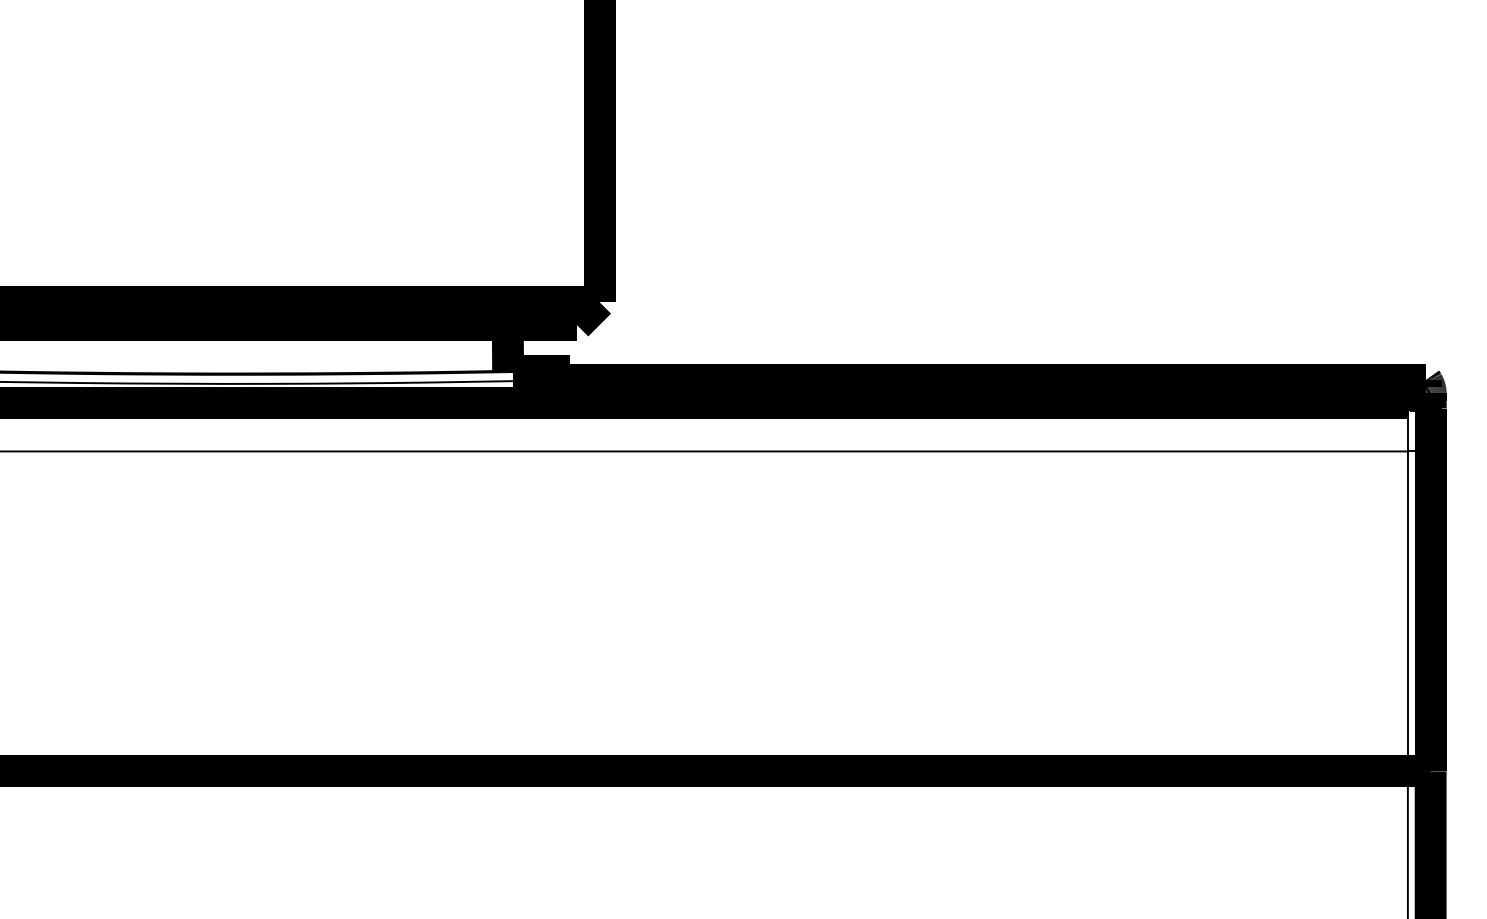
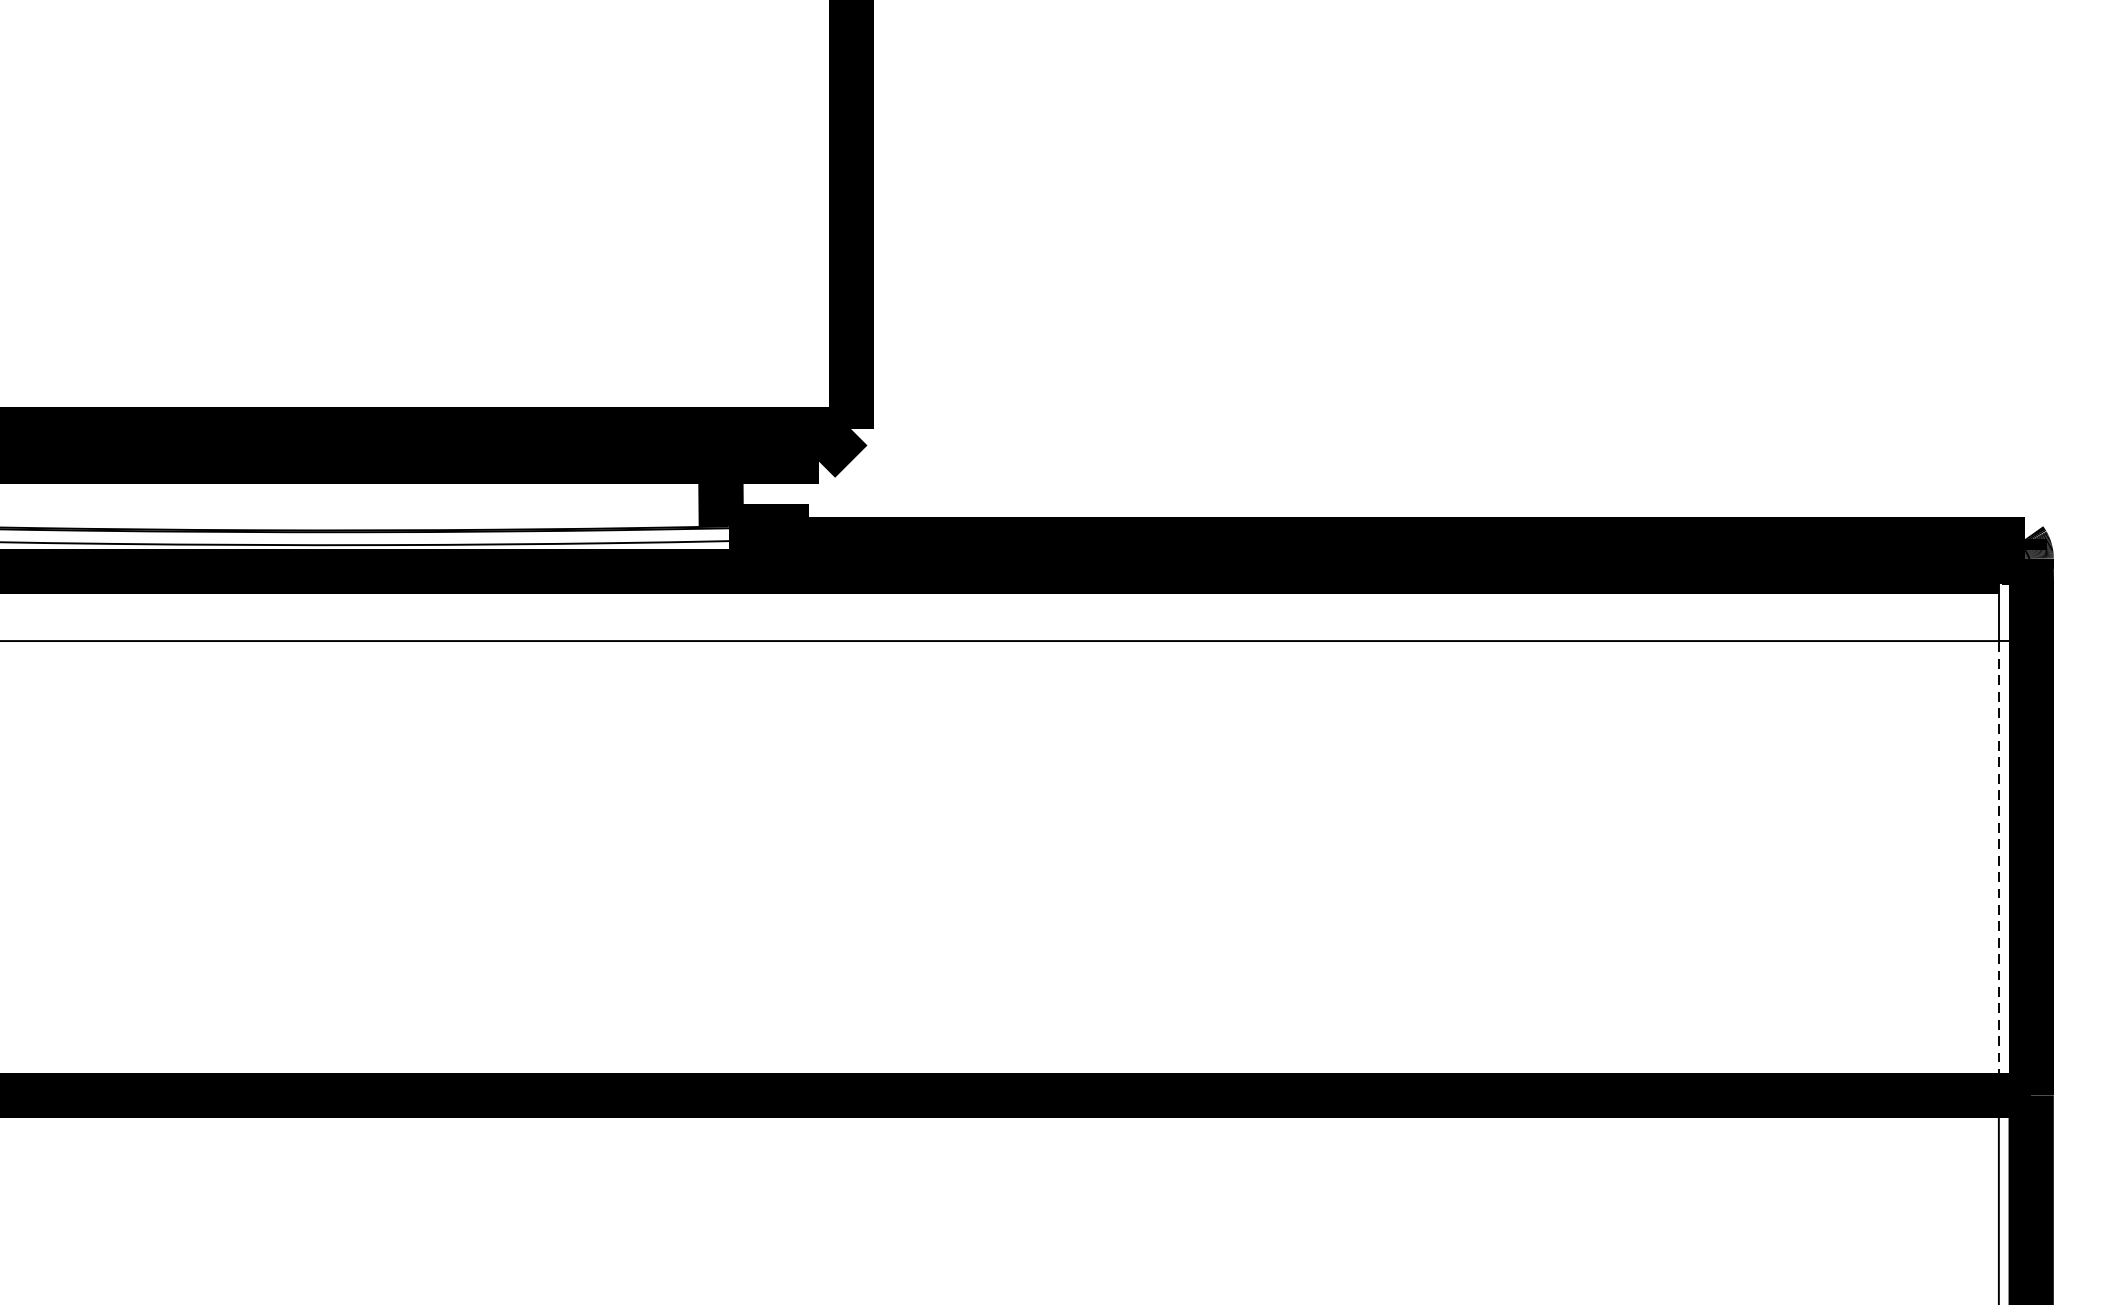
line: (1407, 611) -> (1998, 868), solid -> dashed

